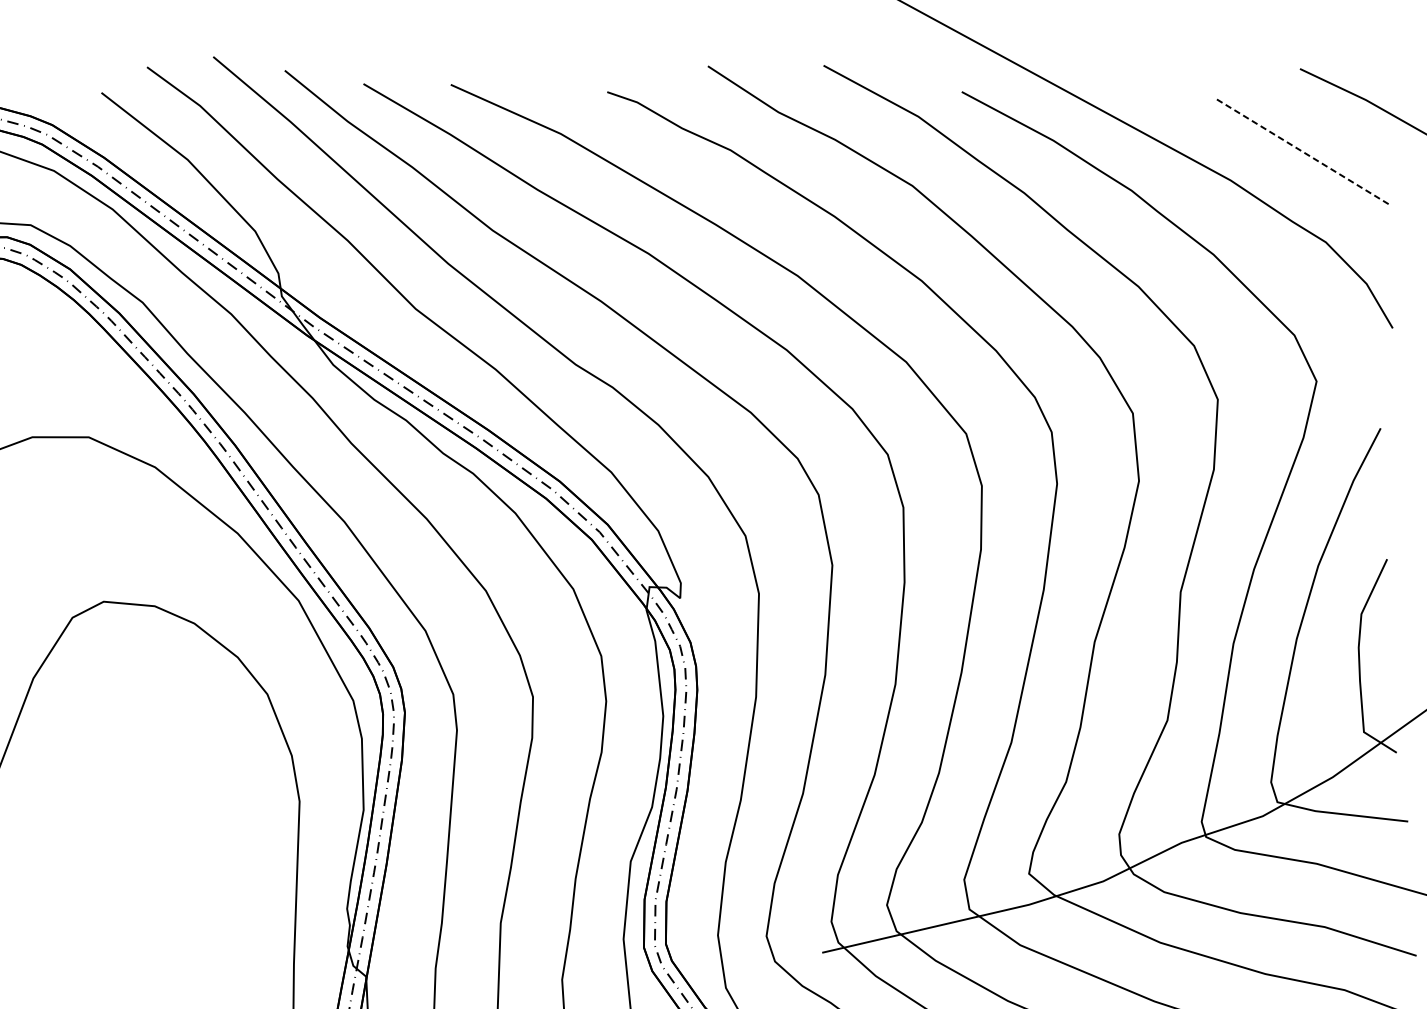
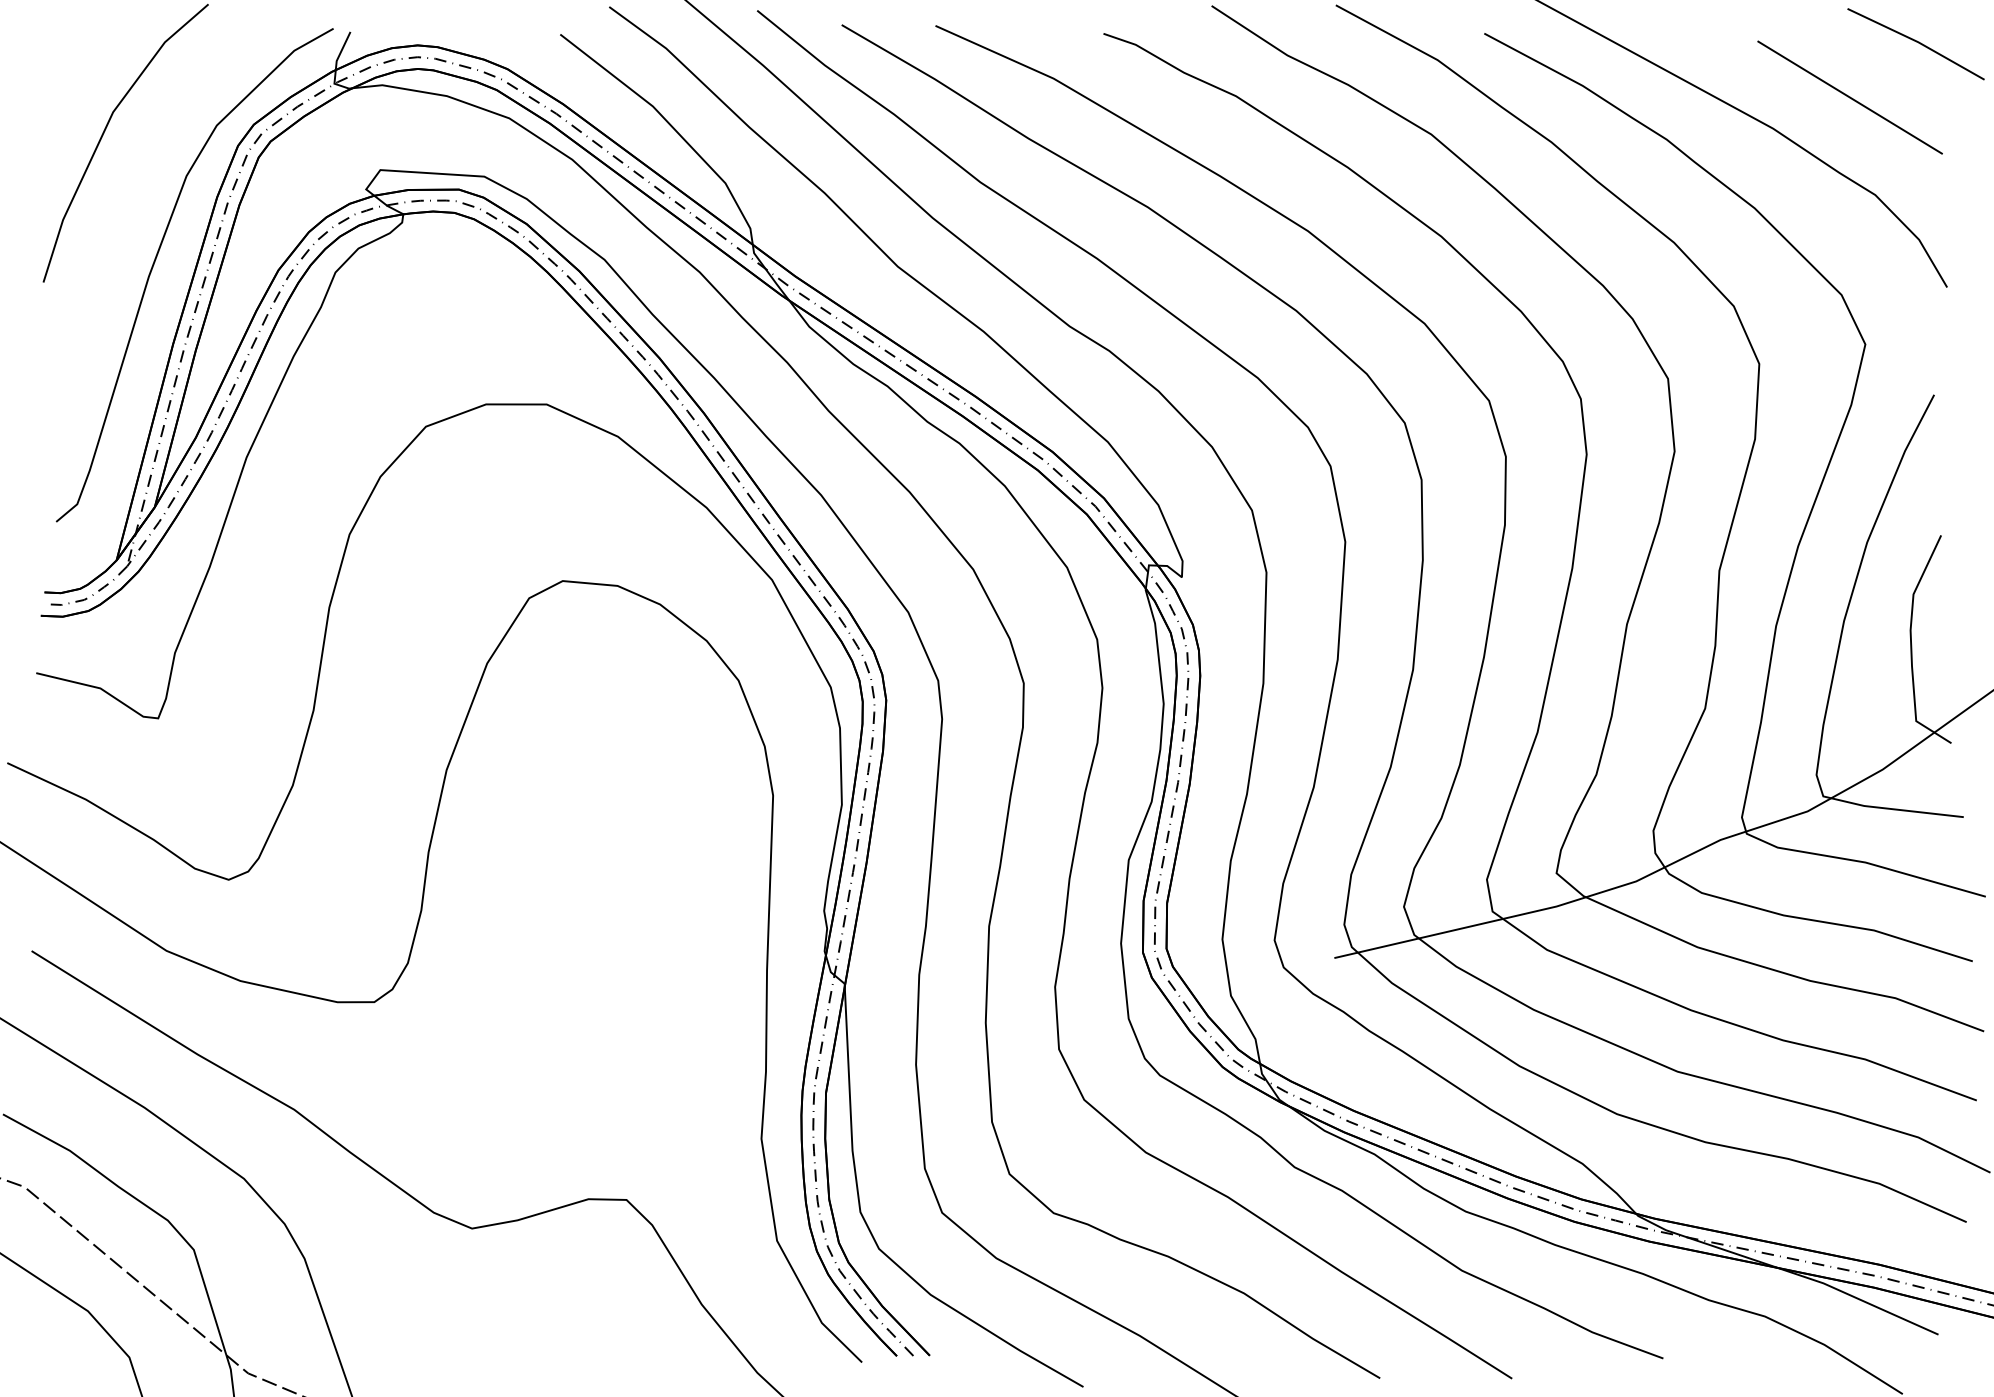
line: (1301, 151) -> (1849, 97), dashed -> solid

